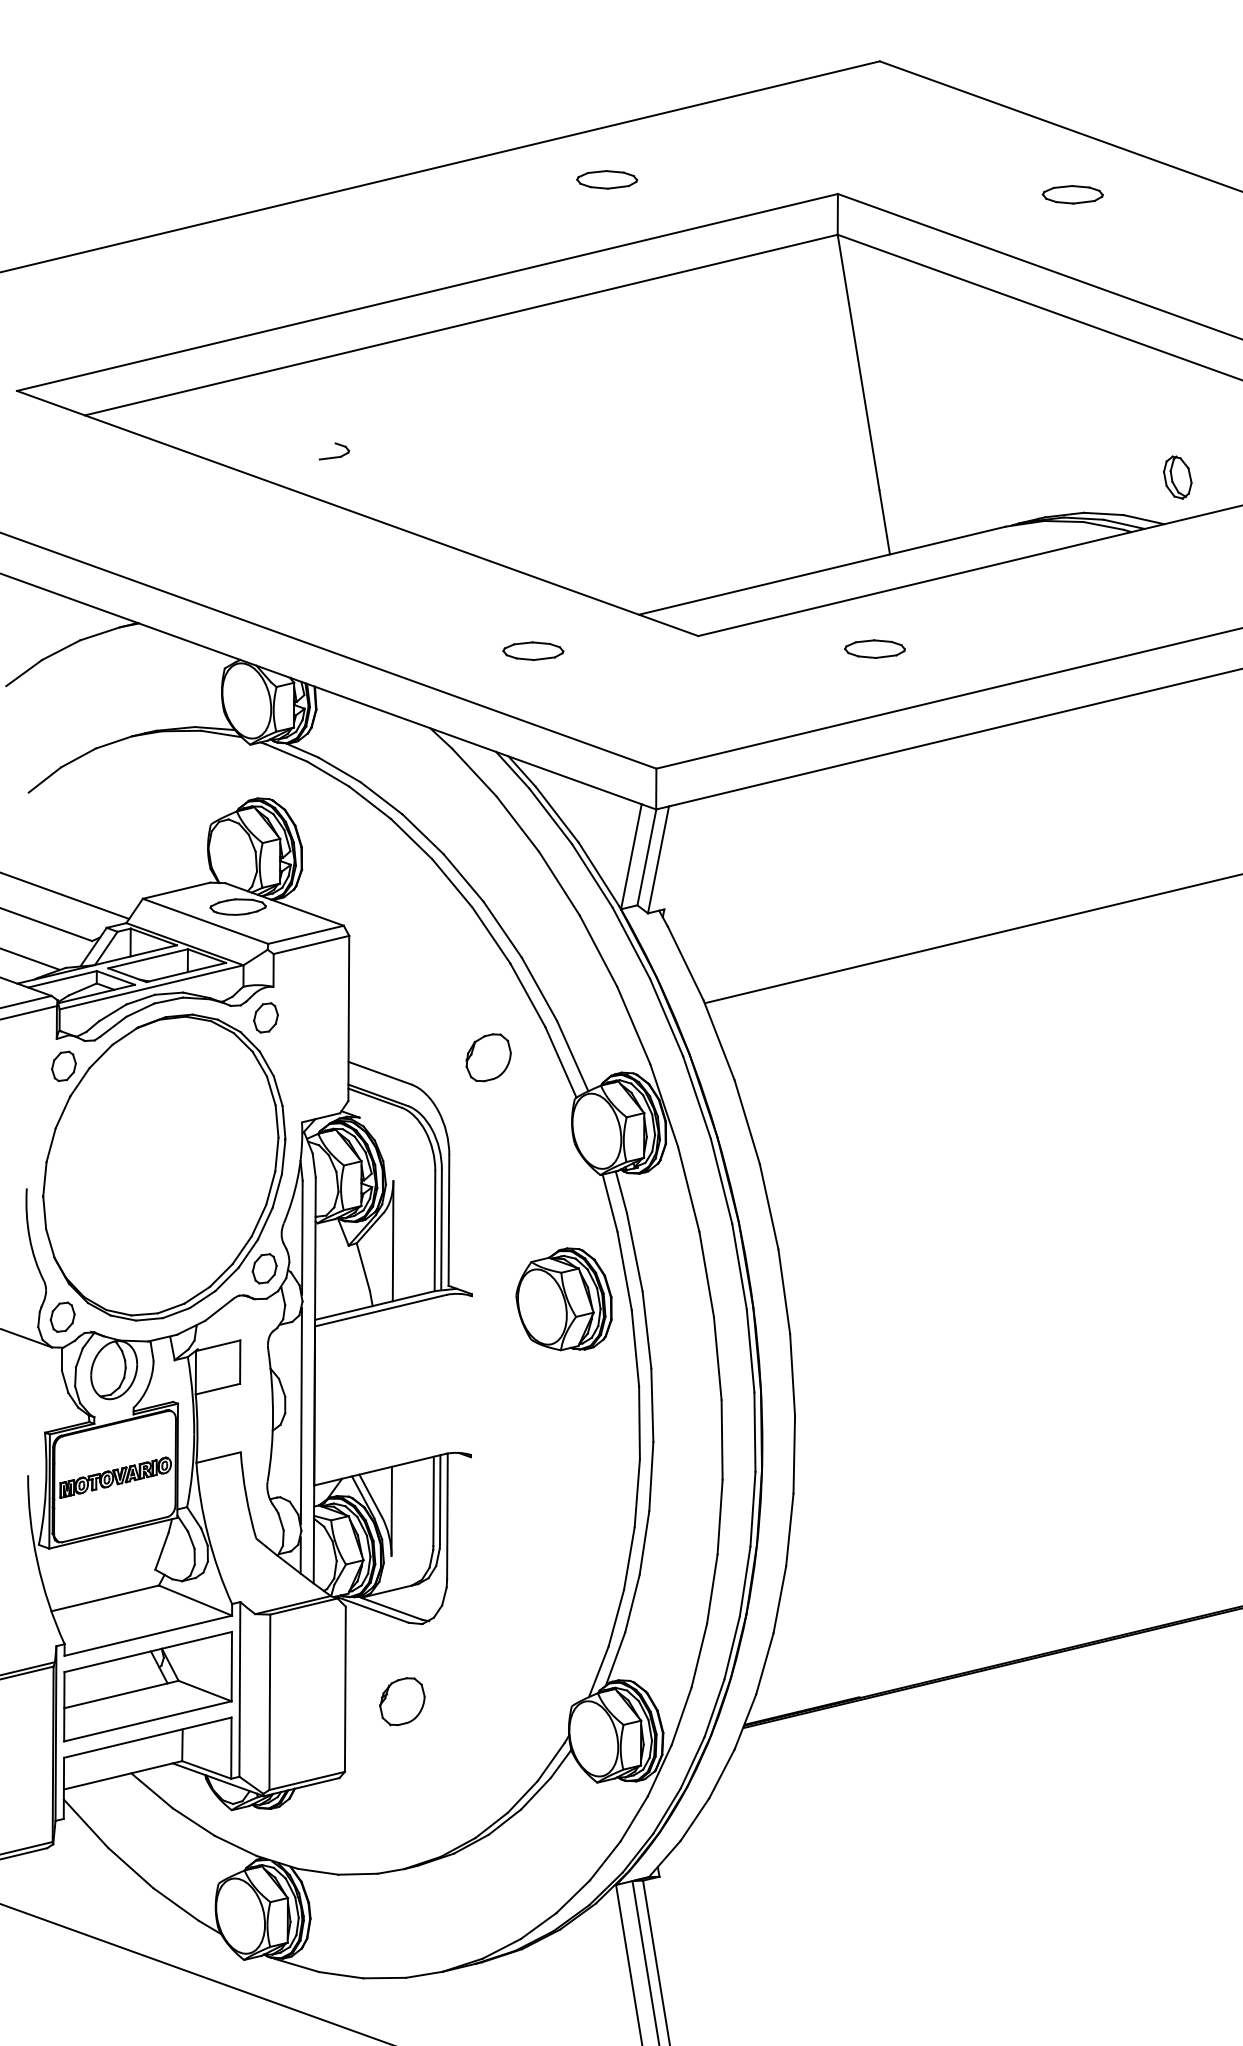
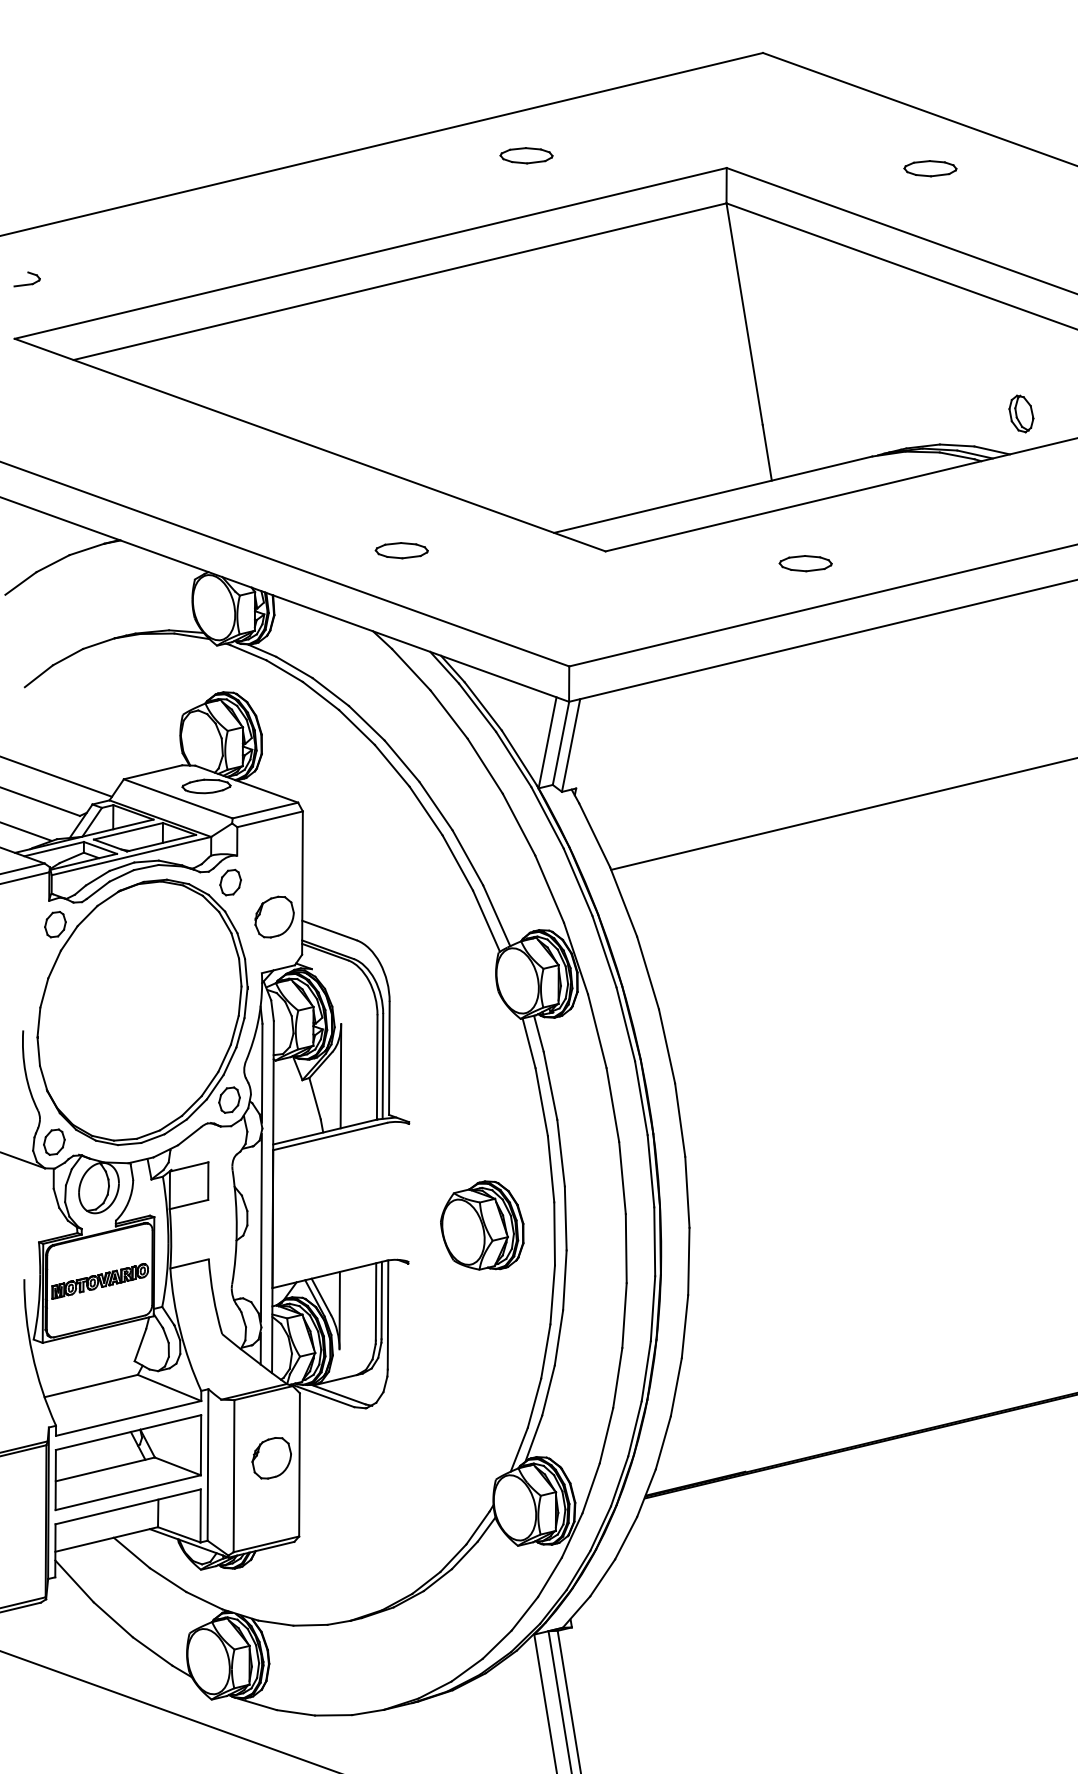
part: (333, 451) -> (26, 279), moved
part: (874, 648) -> (805, 563), moved
part: (533, 650) -> (401, 550), moved
part: (488, 1057) -> (274, 916), moved
part: (563, 1299) -> (481, 1225), moved
part: (402, 1701) -> (271, 1458), moved

